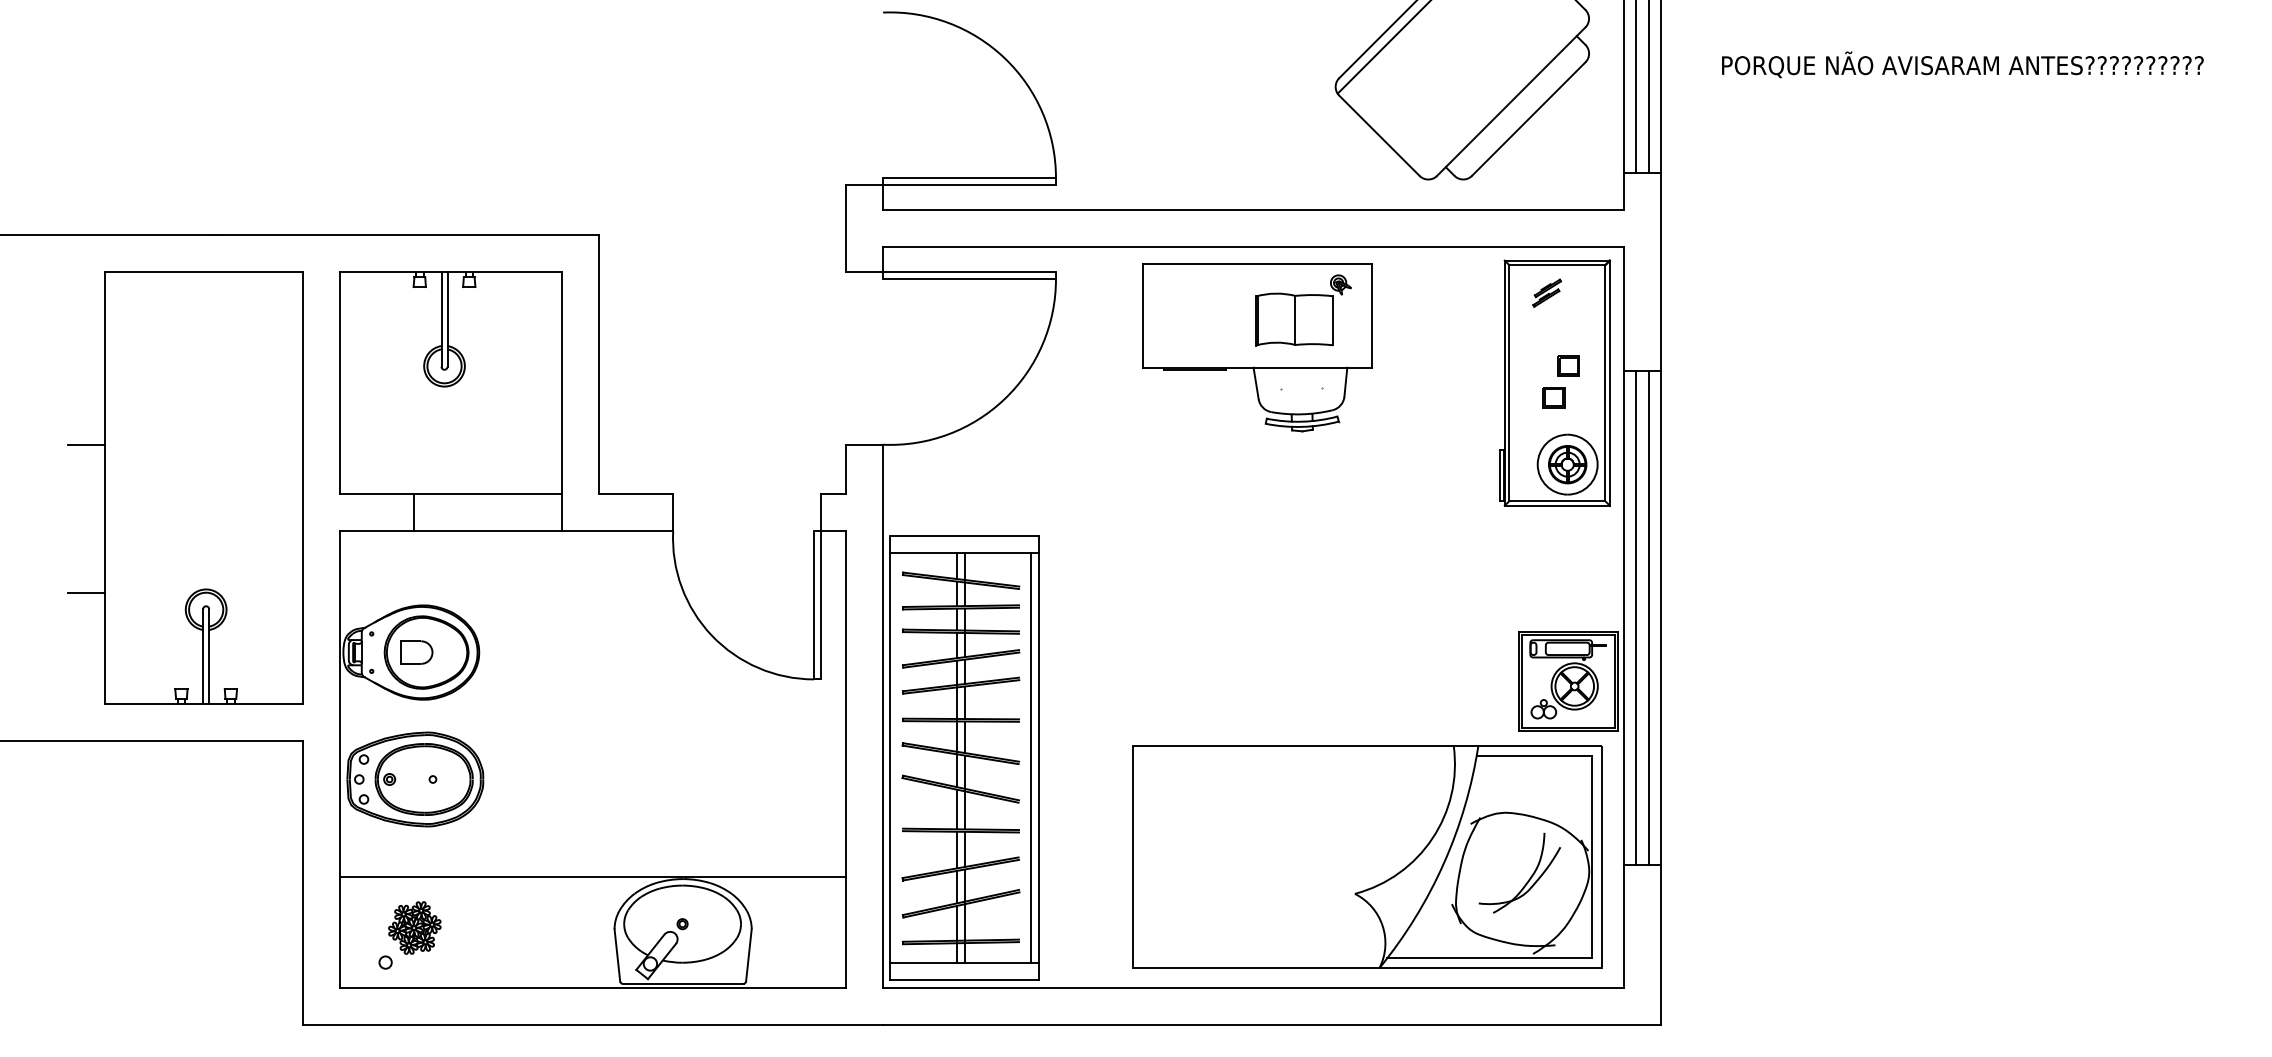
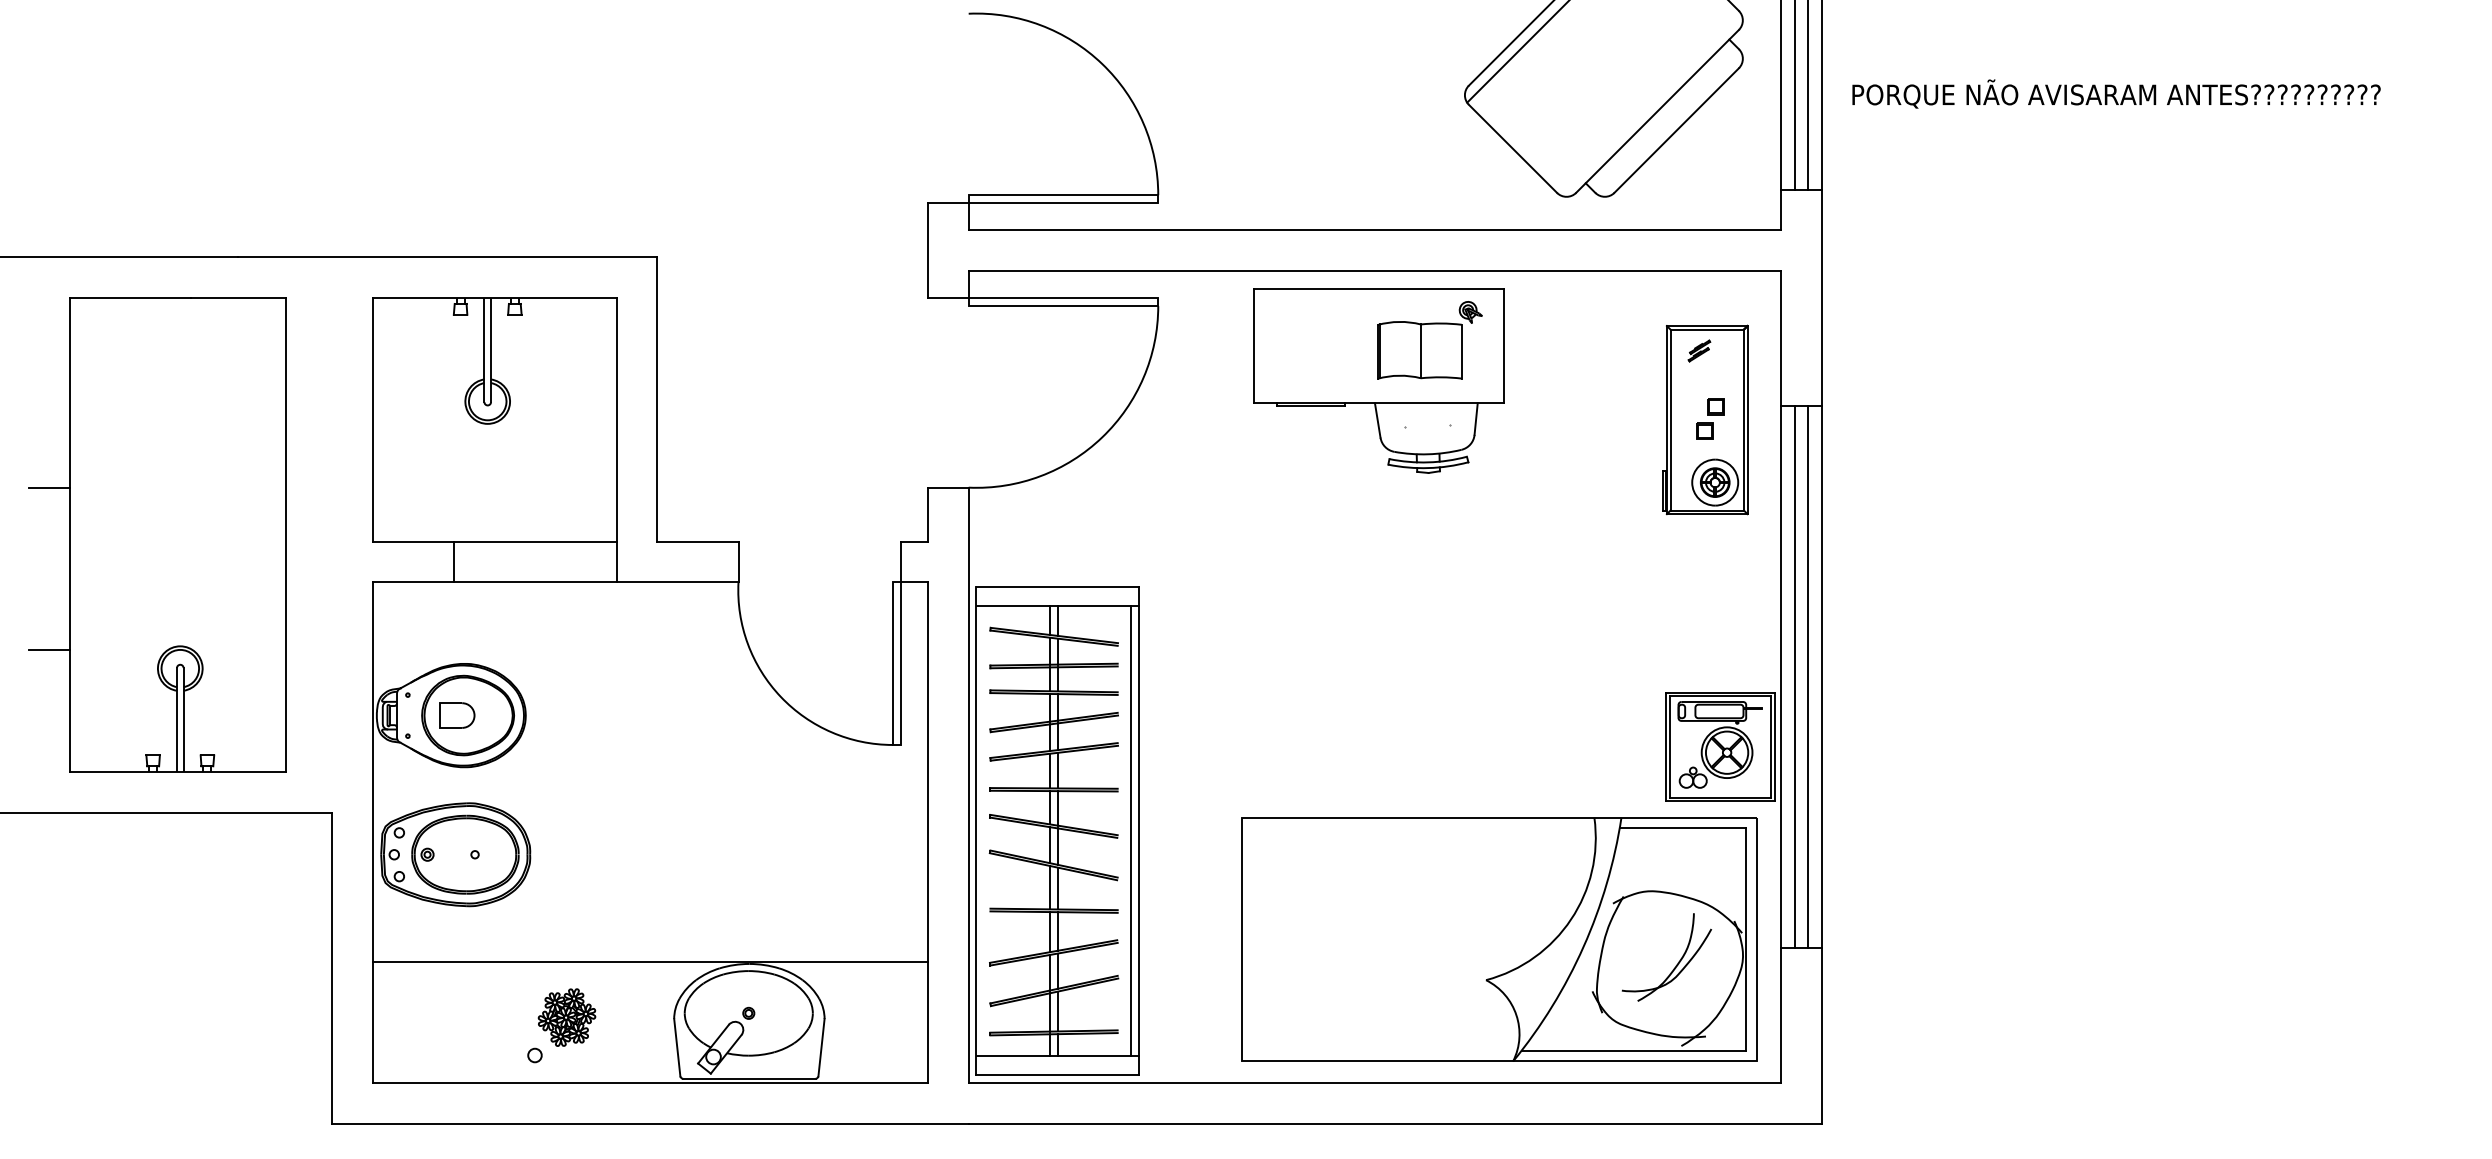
text: (1962, 64) -> (2116, 93), moved
part: (1554, 382) -> (1704, 419), size x0.7
part: (185, 487) -> (157, 534), moved
part: (409, 935) -> (561, 1025), moved

